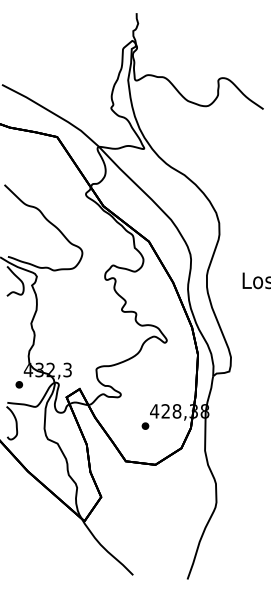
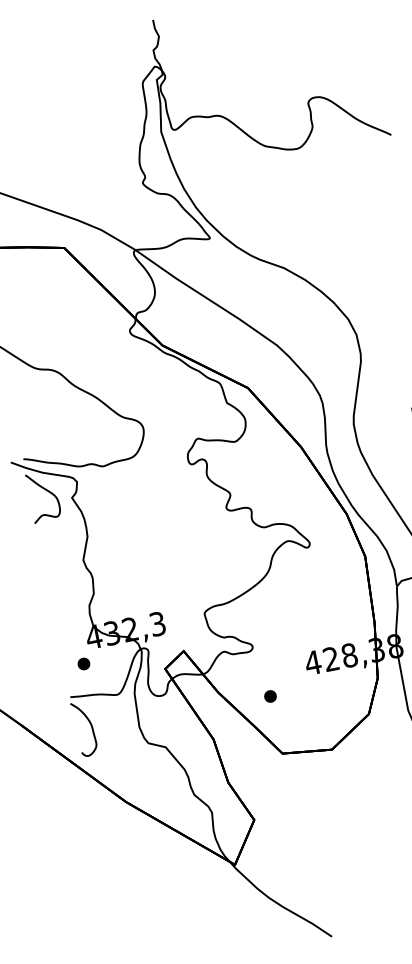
part: (145, 425) -> (270, 695), moved

